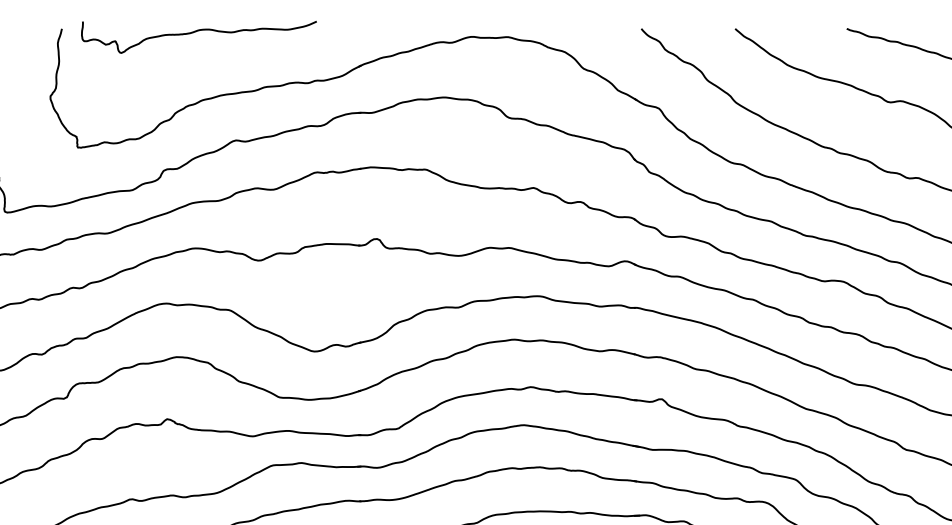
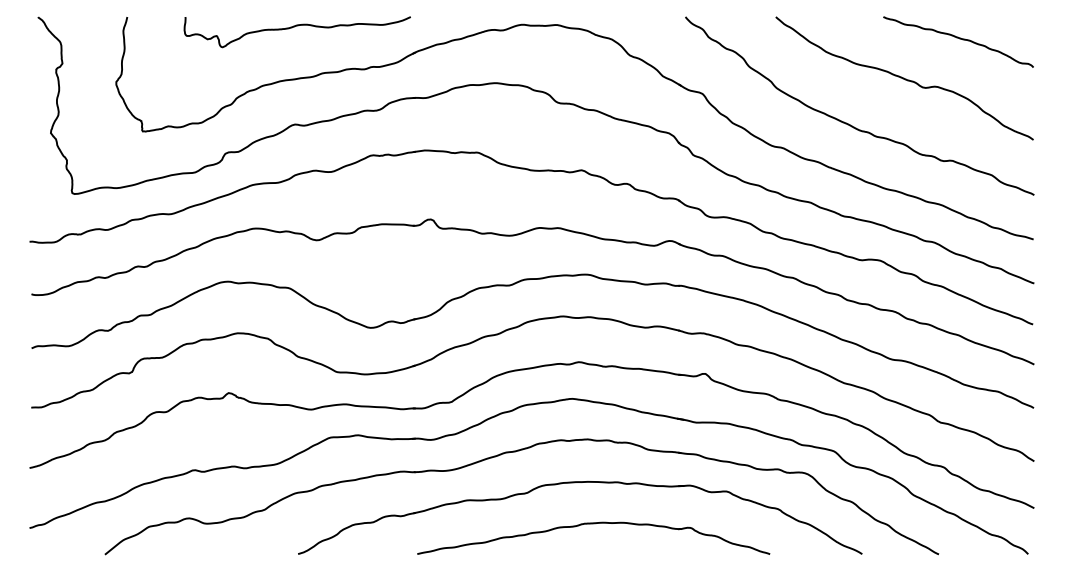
curve: (196, 32) -> (294, 27), moved

